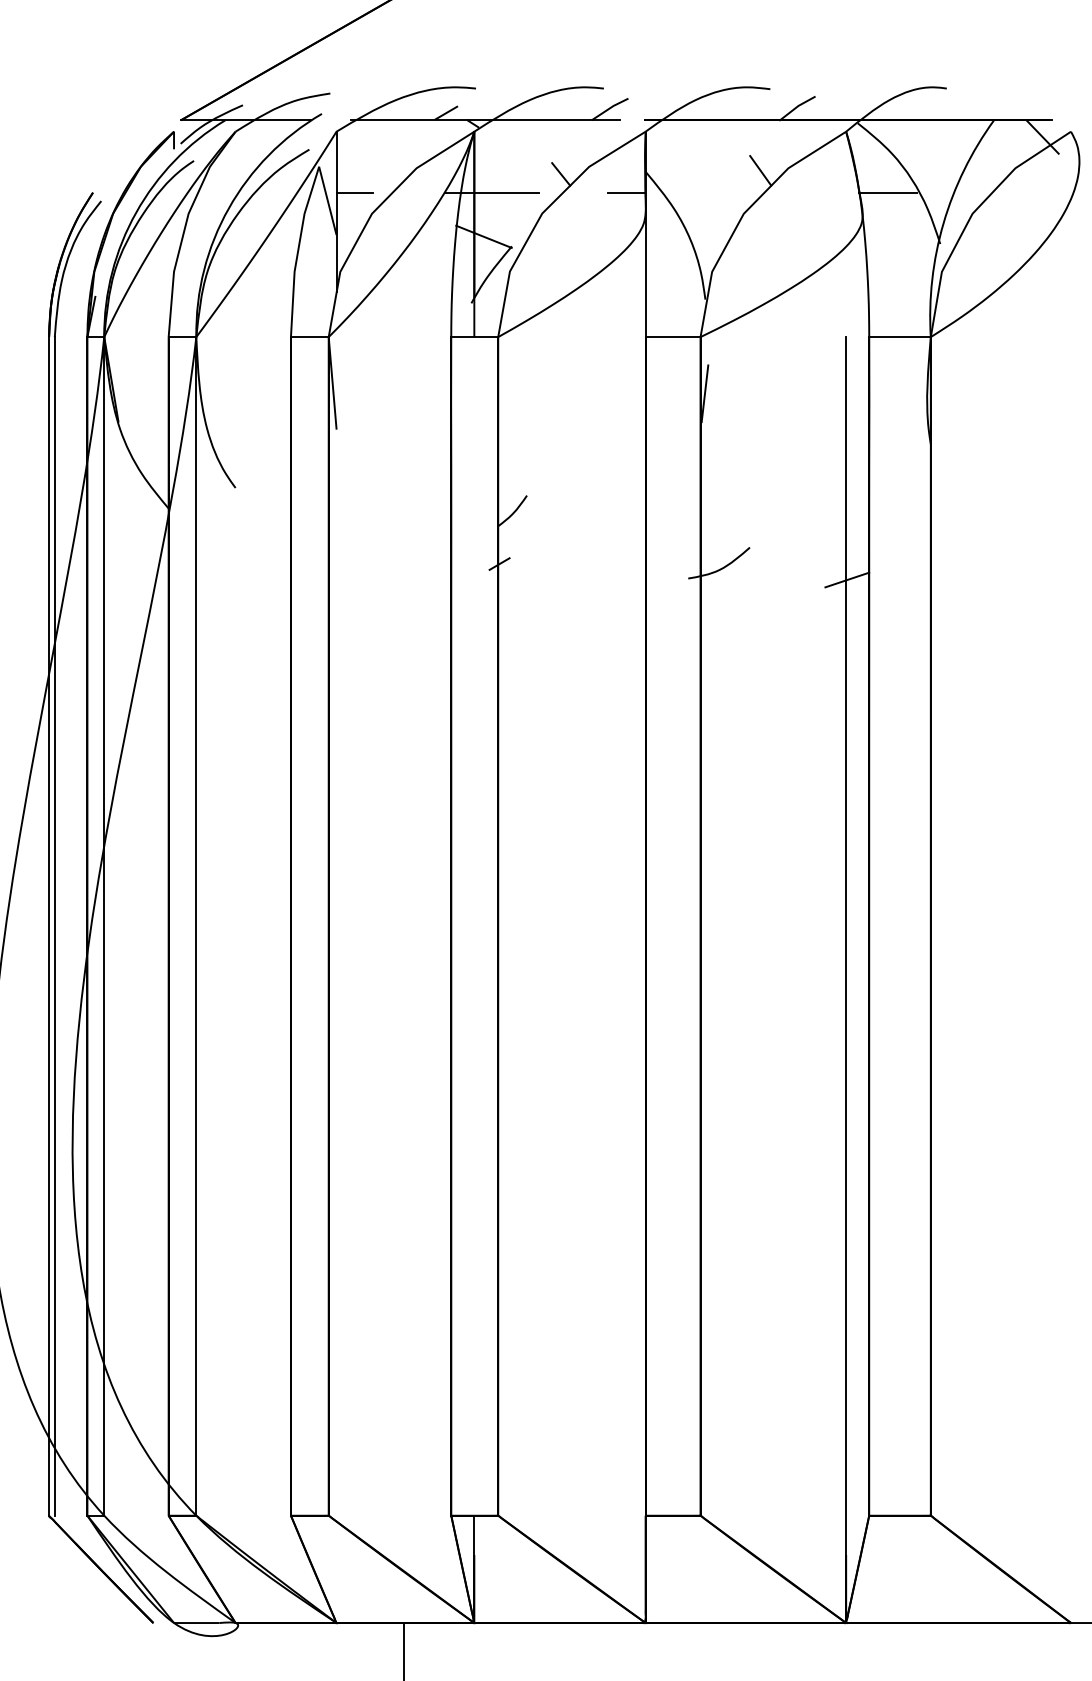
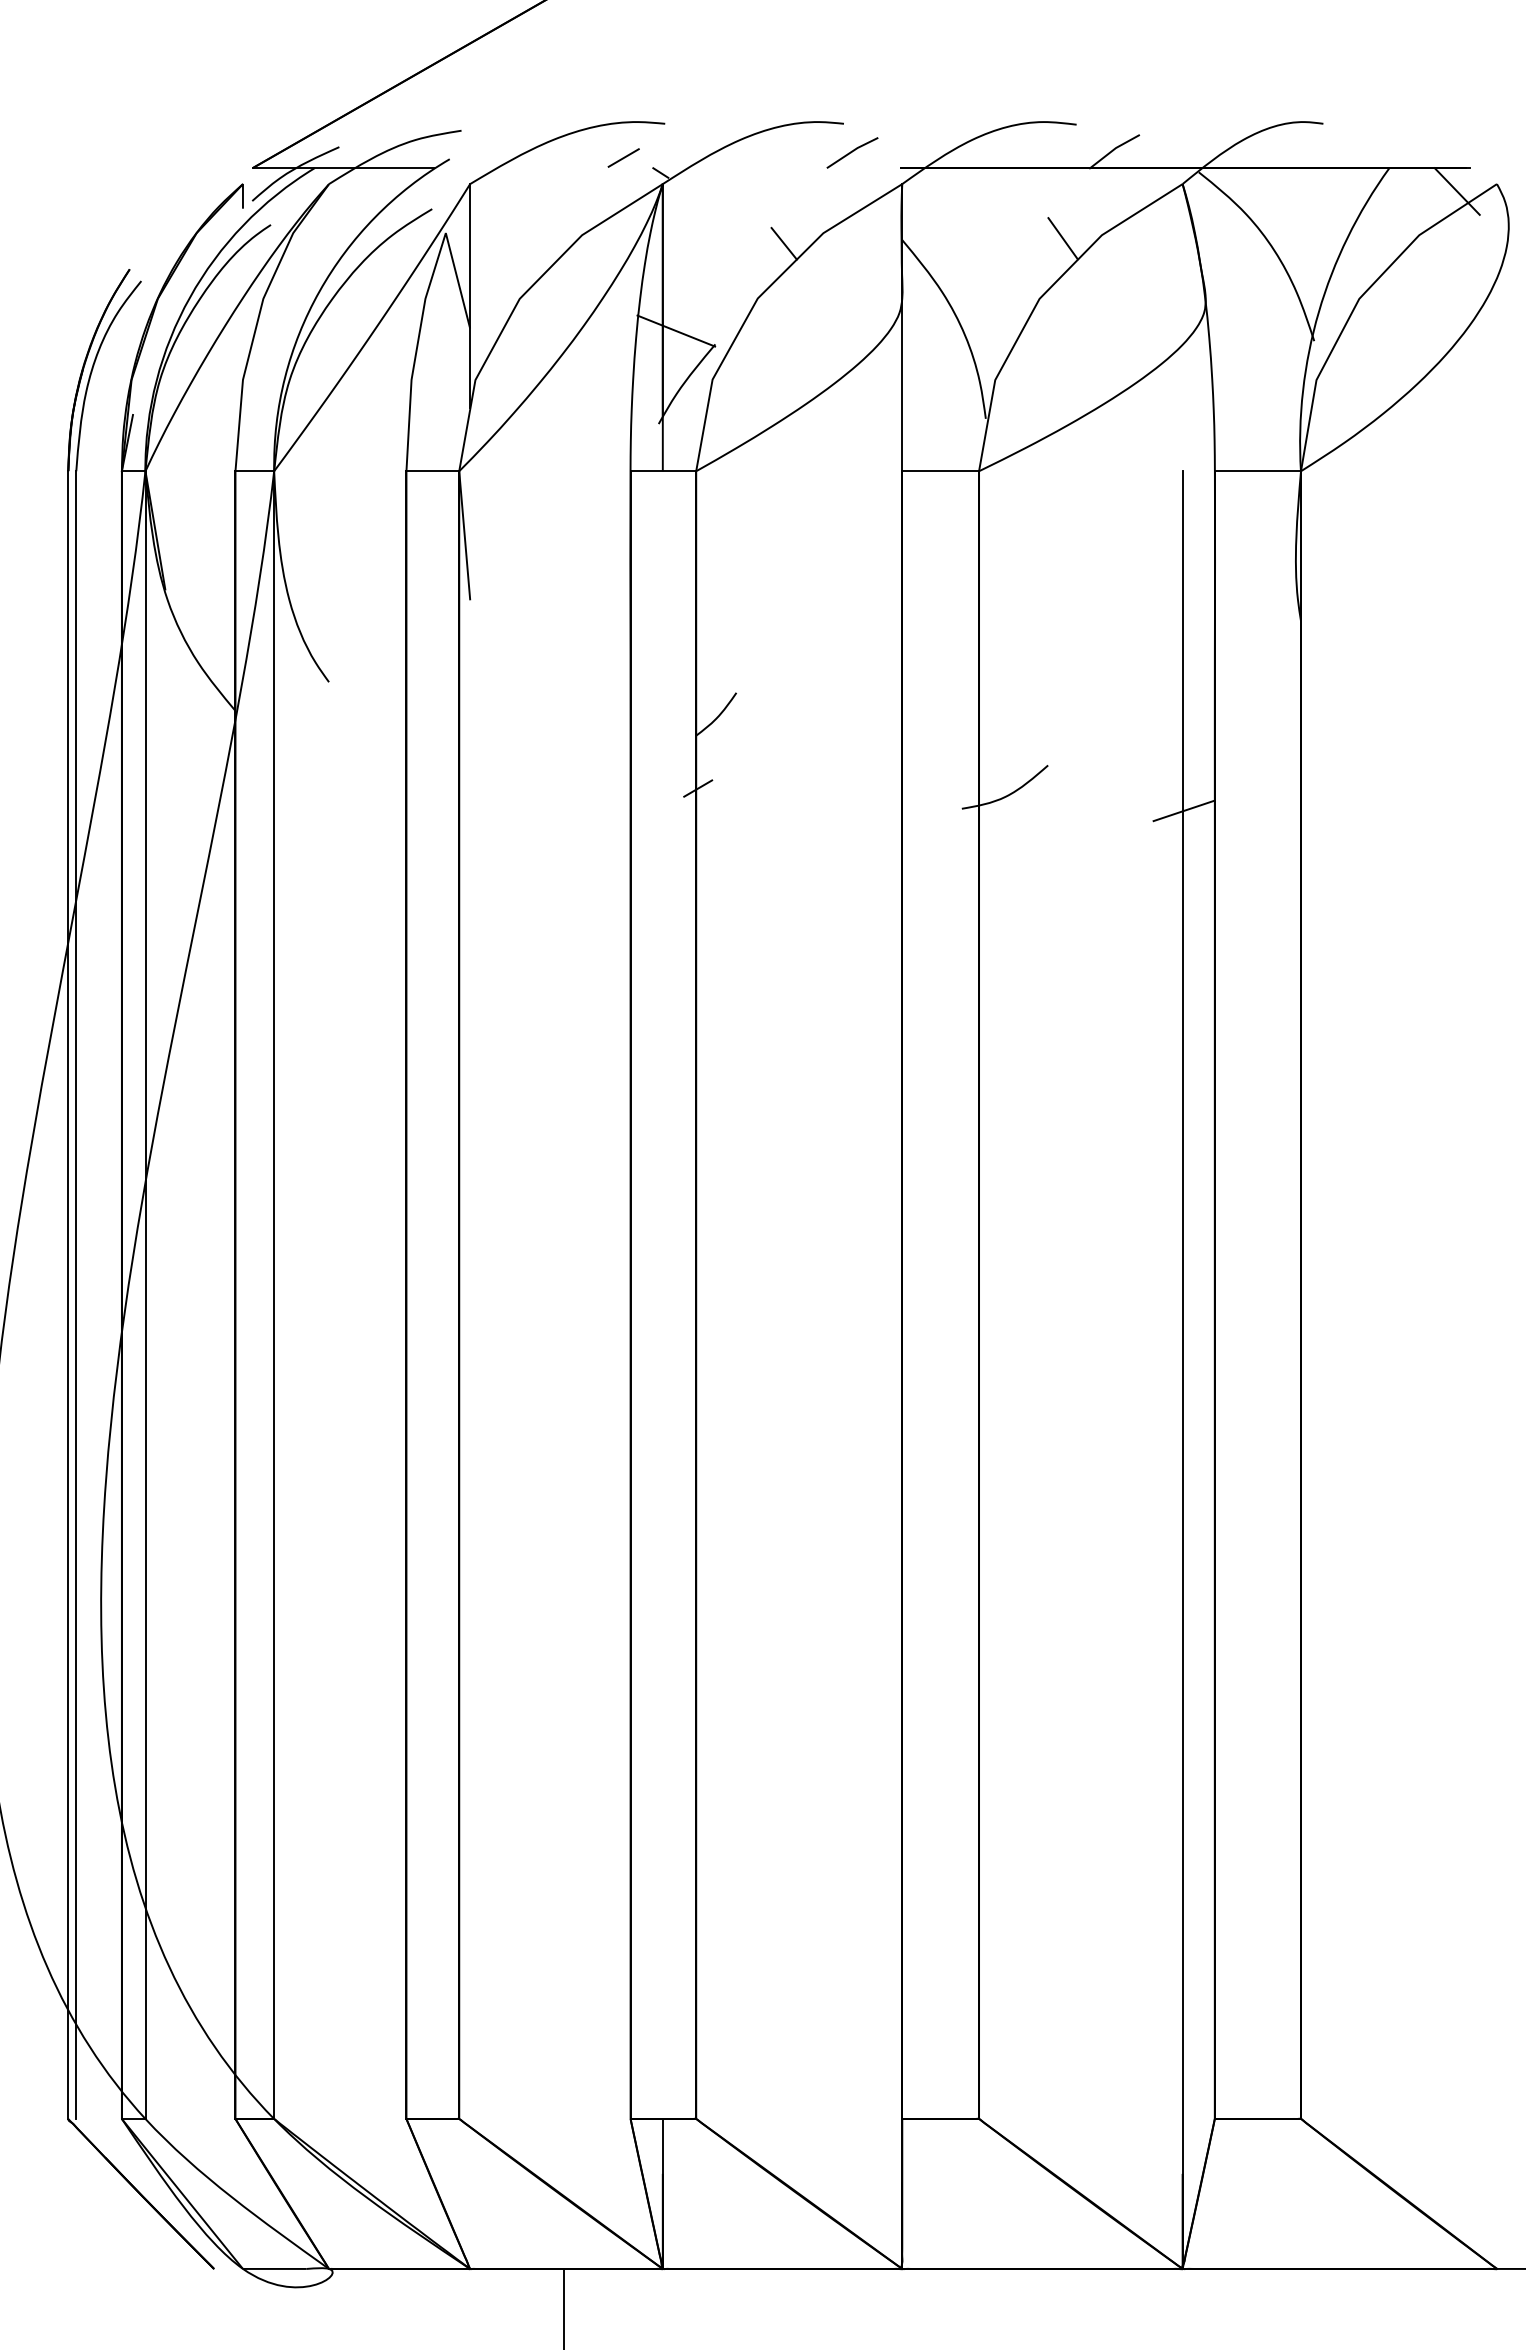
line: (485, 120) -> (678, 168), removed
line: (354, 192) -> (495, 269), removed
line: (491, 192) -> (687, 269), removed
line: (626, 192) -> (875, 269), removed
line: (887, 192) -> (1240, 269), removed
line: (704, 393) -> (984, 550), removed

